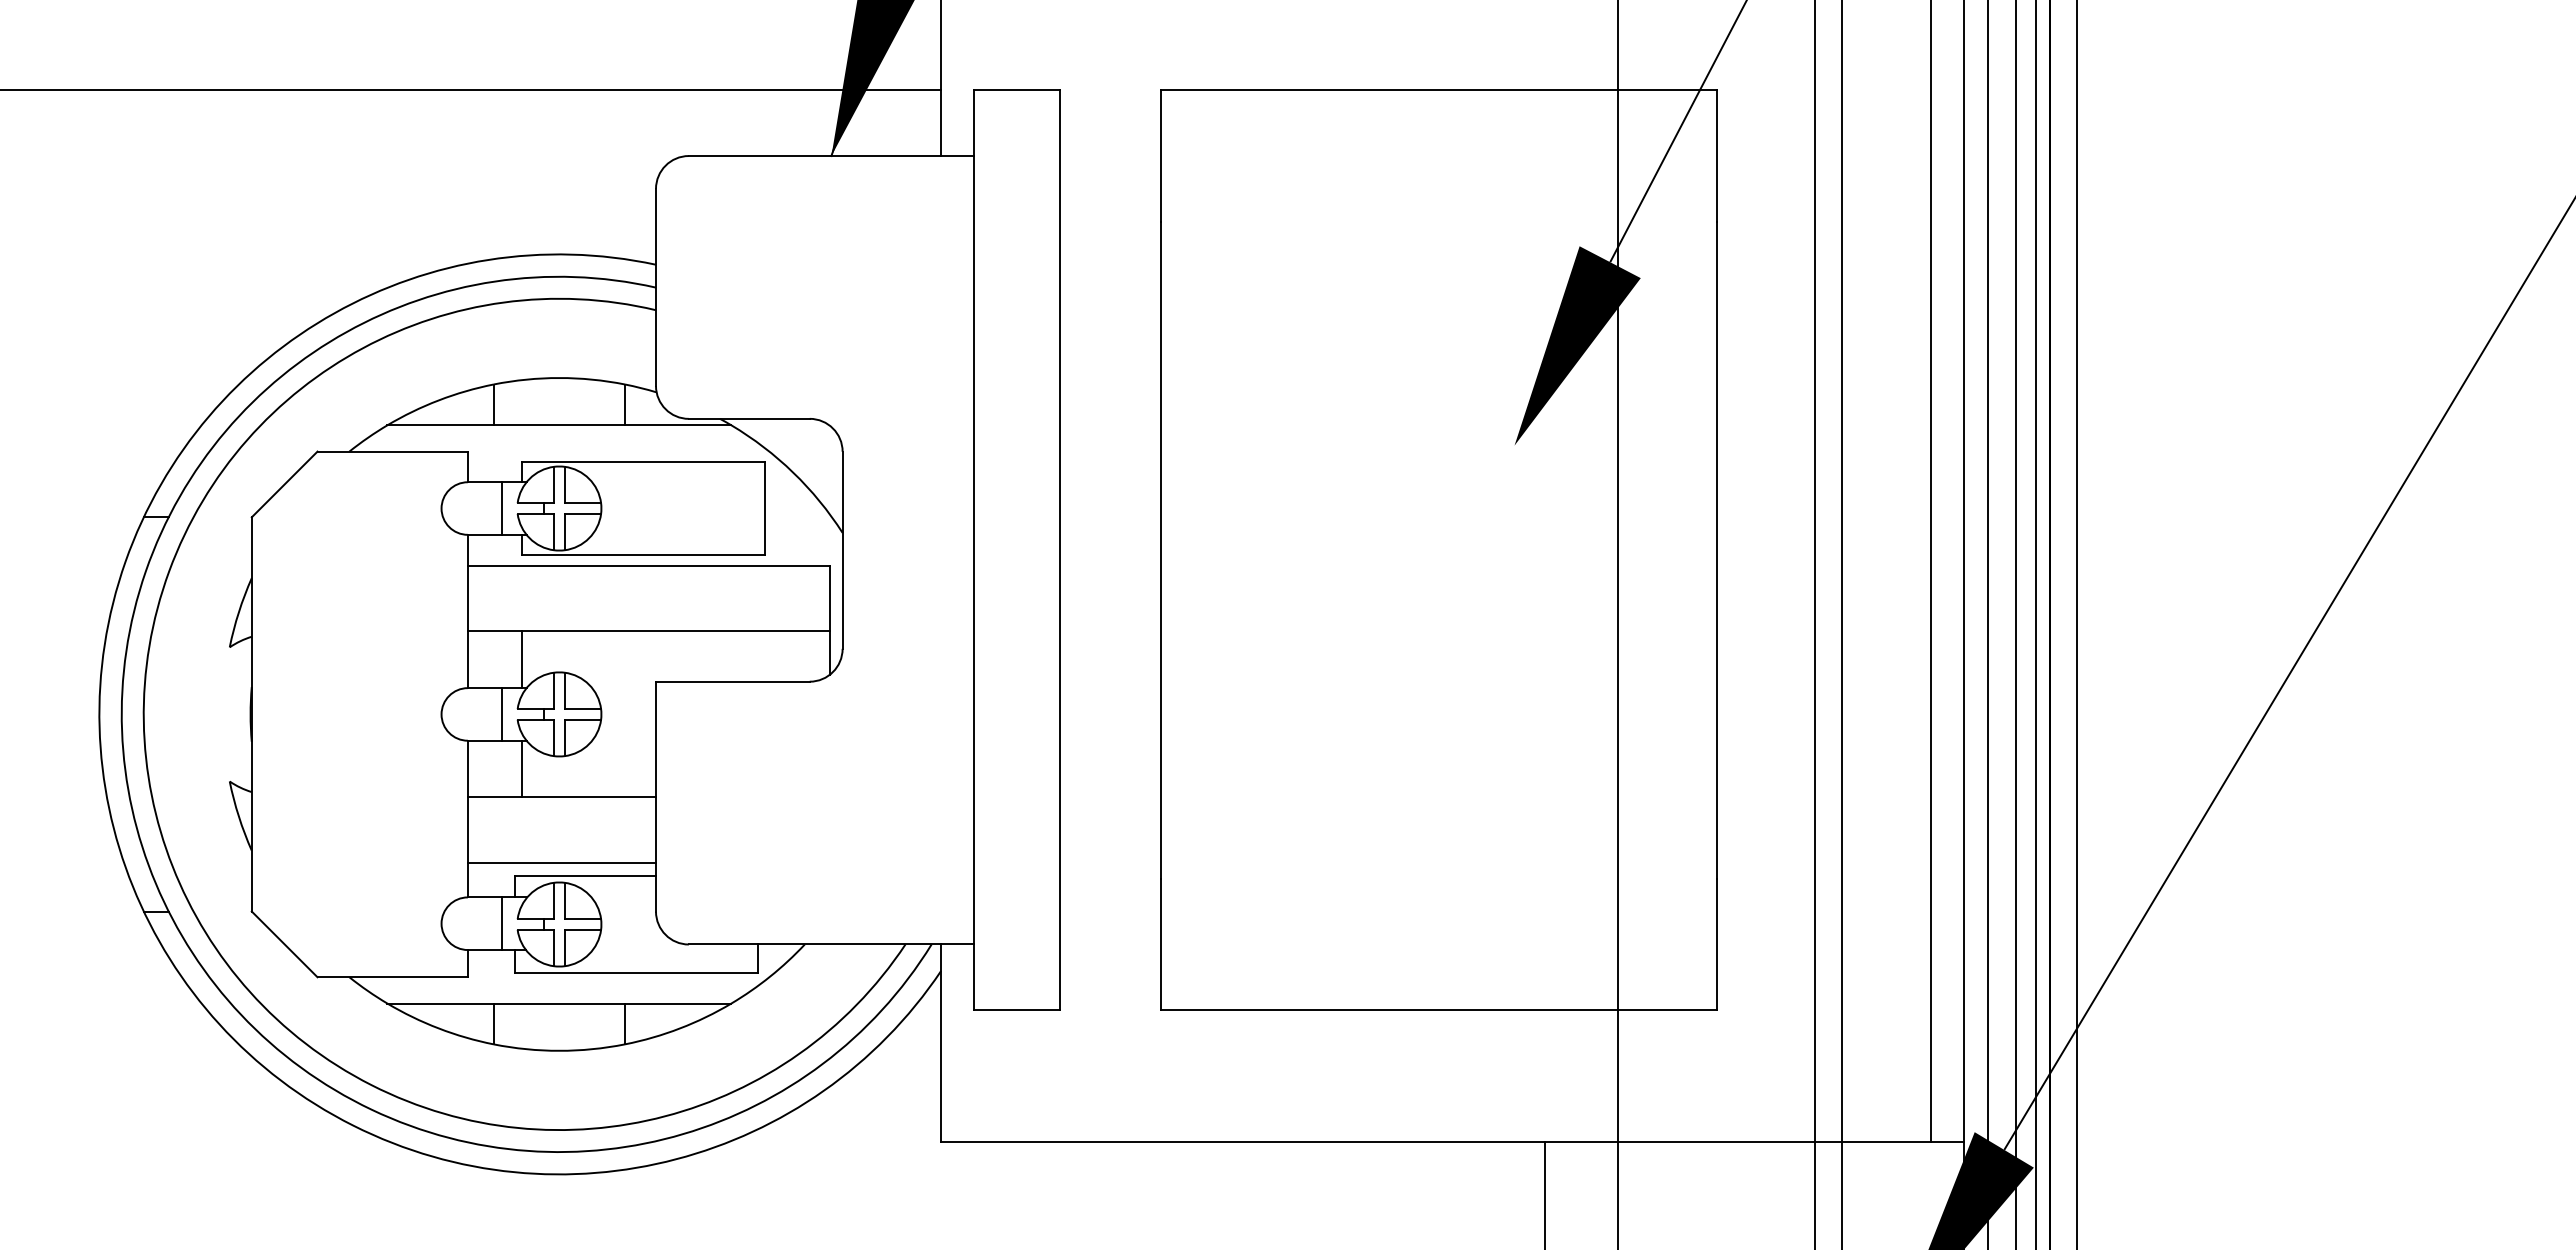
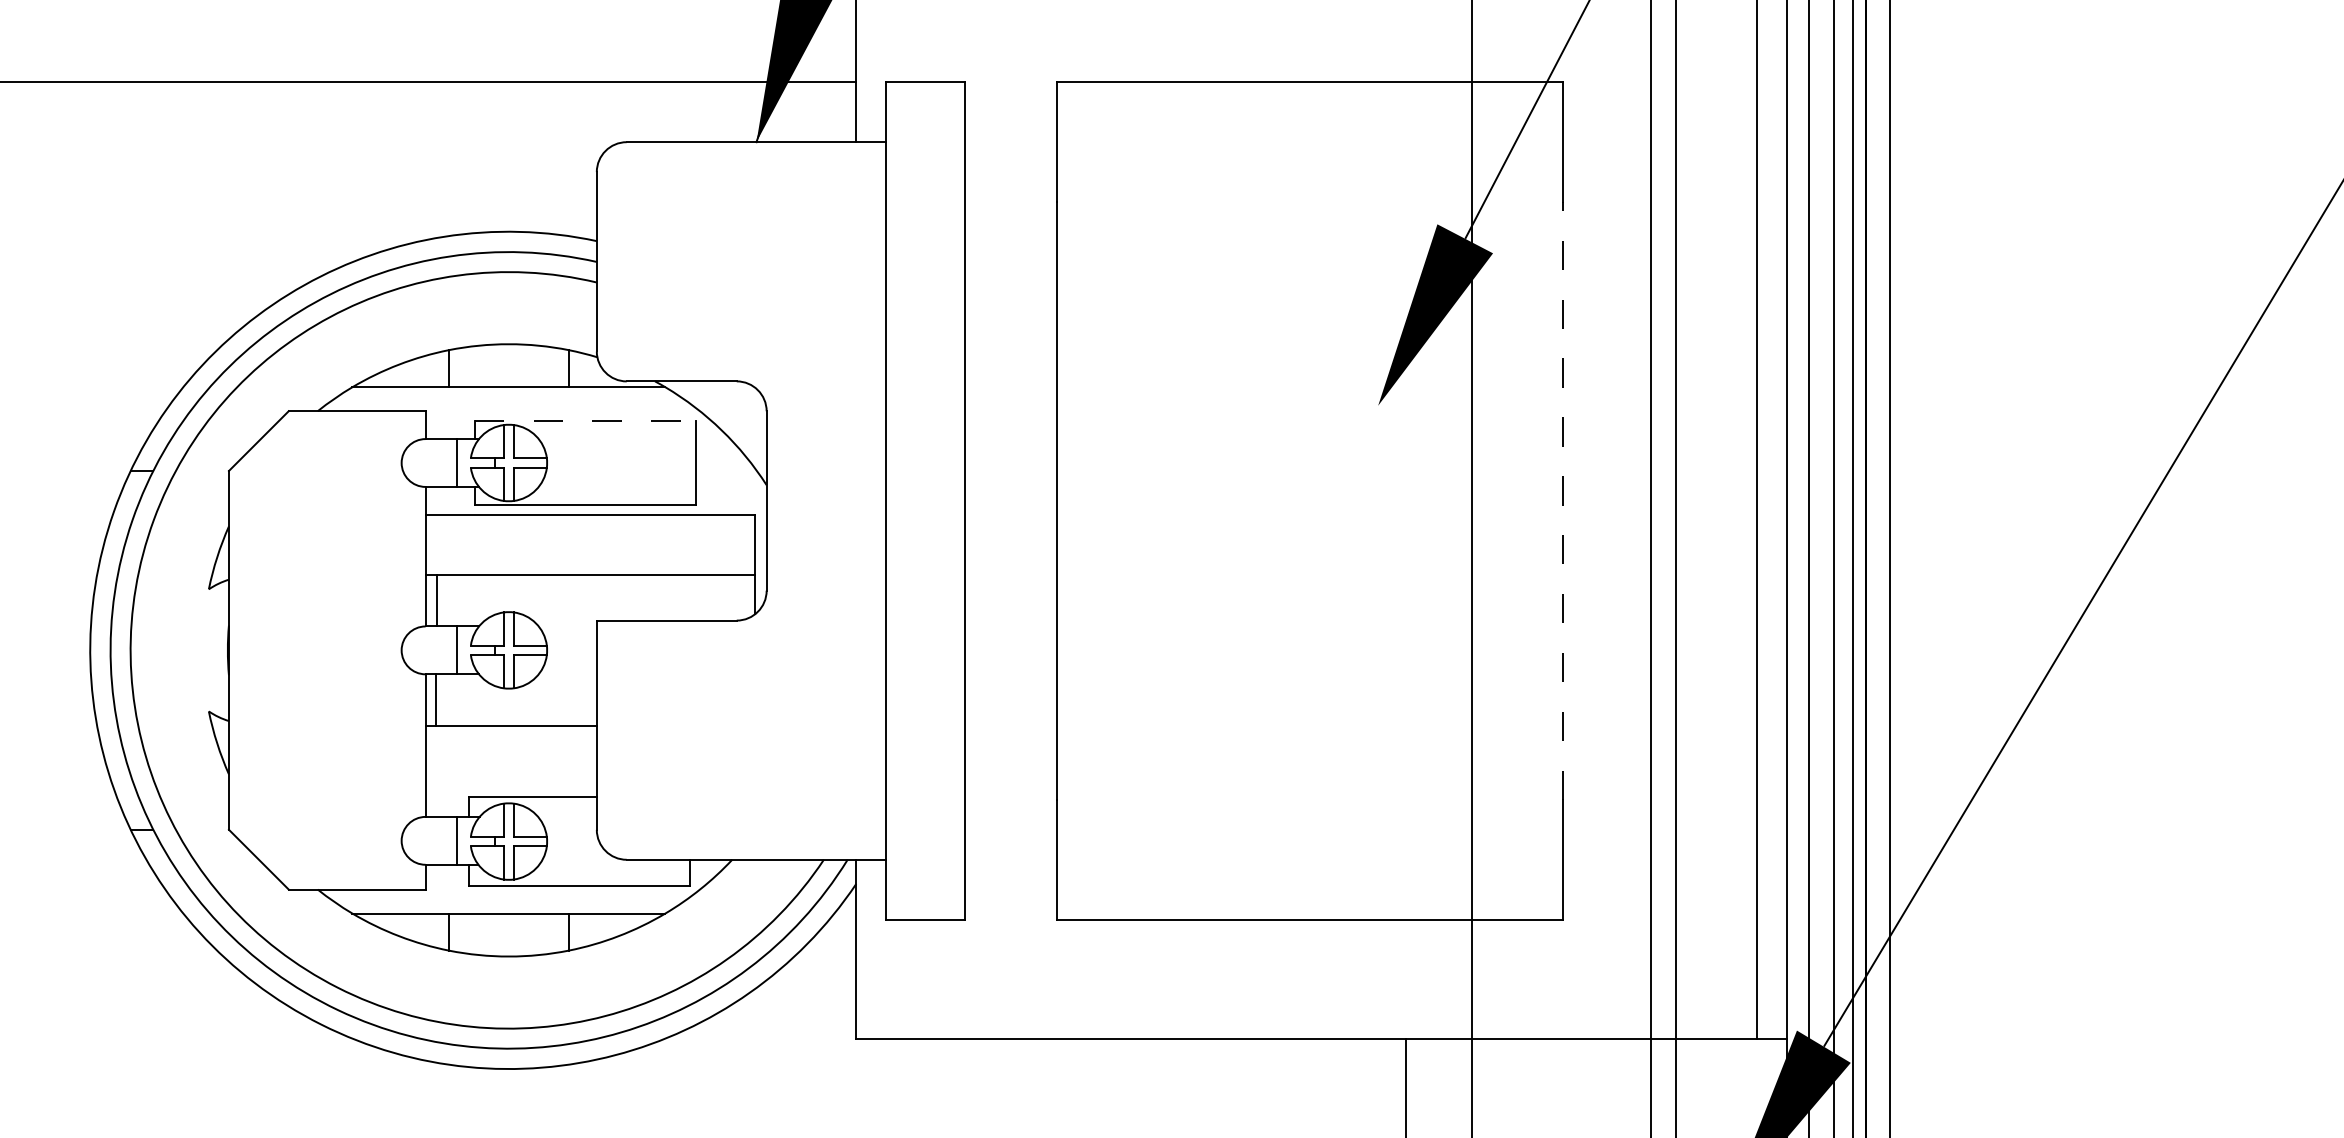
line: (643, 462) -> (585, 421), solid -> dashed
line: (1717, 550) -> (1562, 501), solid -> dashed
line: (521, 659) -> (436, 600), moved
line: (521, 768) -> (435, 699), moved
line: (561, 863) -> (510, 786), removed

